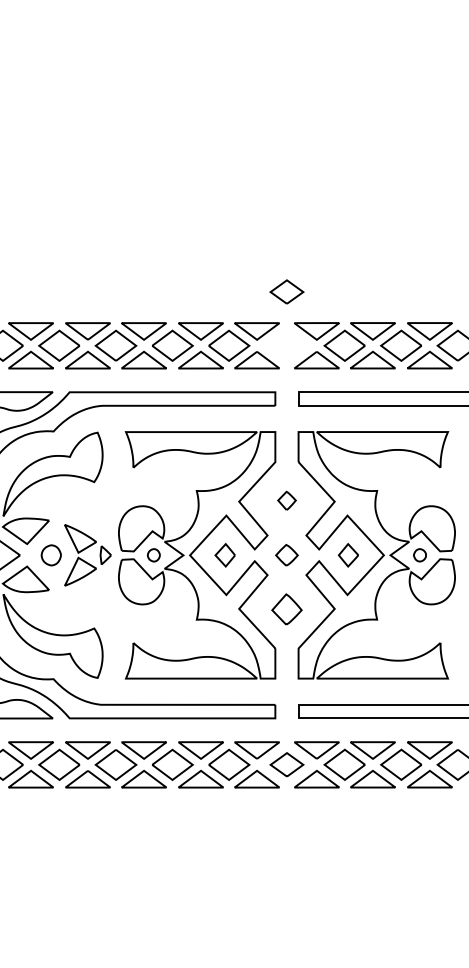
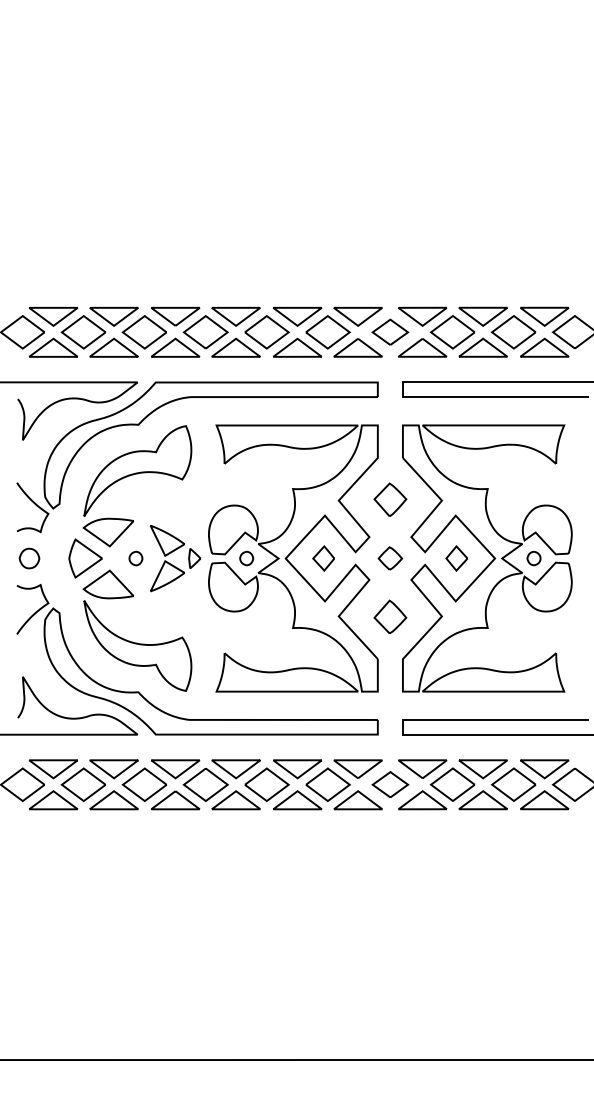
part: (287, 291) -> (390, 331), moved
part: (287, 500) -> (390, 499), size x1.67
part: (50, 555) -> (135, 558), size x0.62

